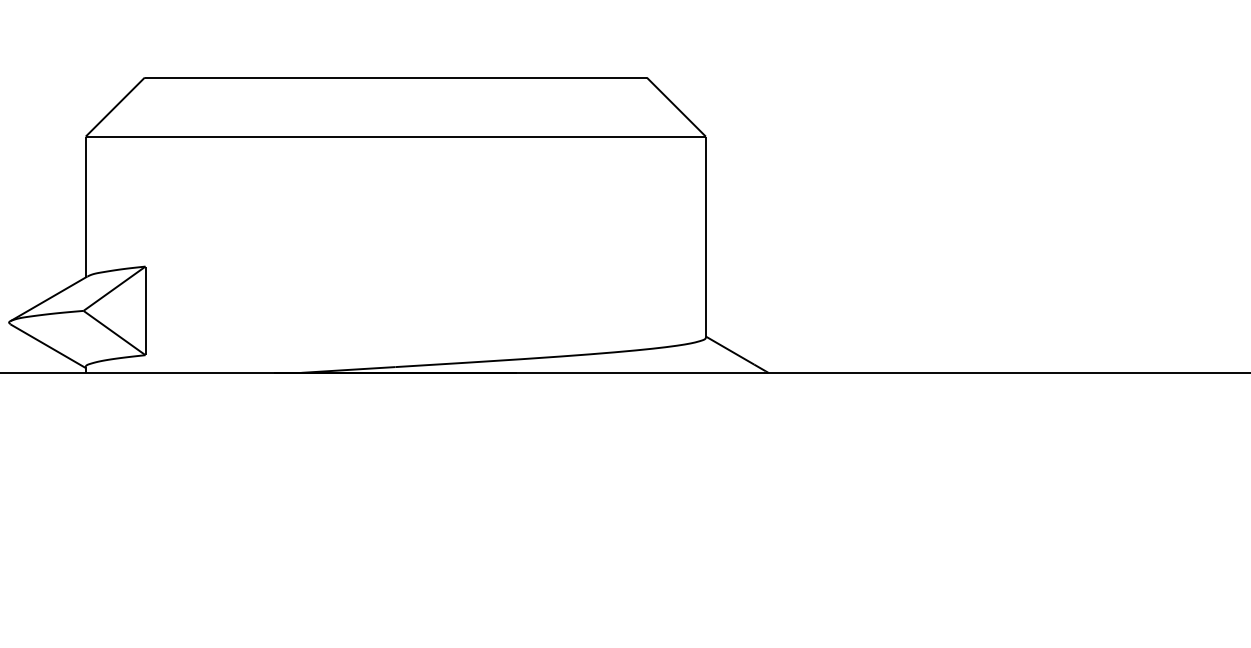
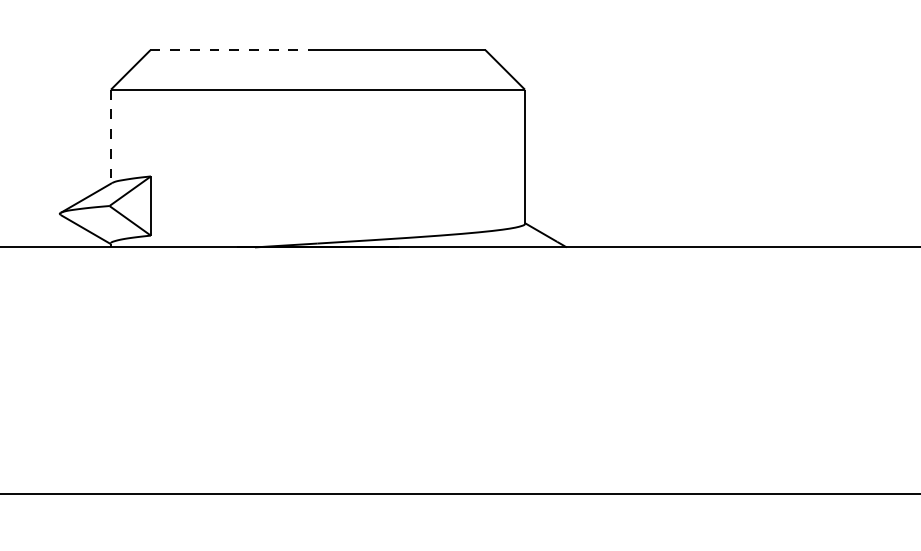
line: (270, 77) -> (234, 50), solid -> dashed
line: (85, 206) -> (110, 136), solid -> dashed

